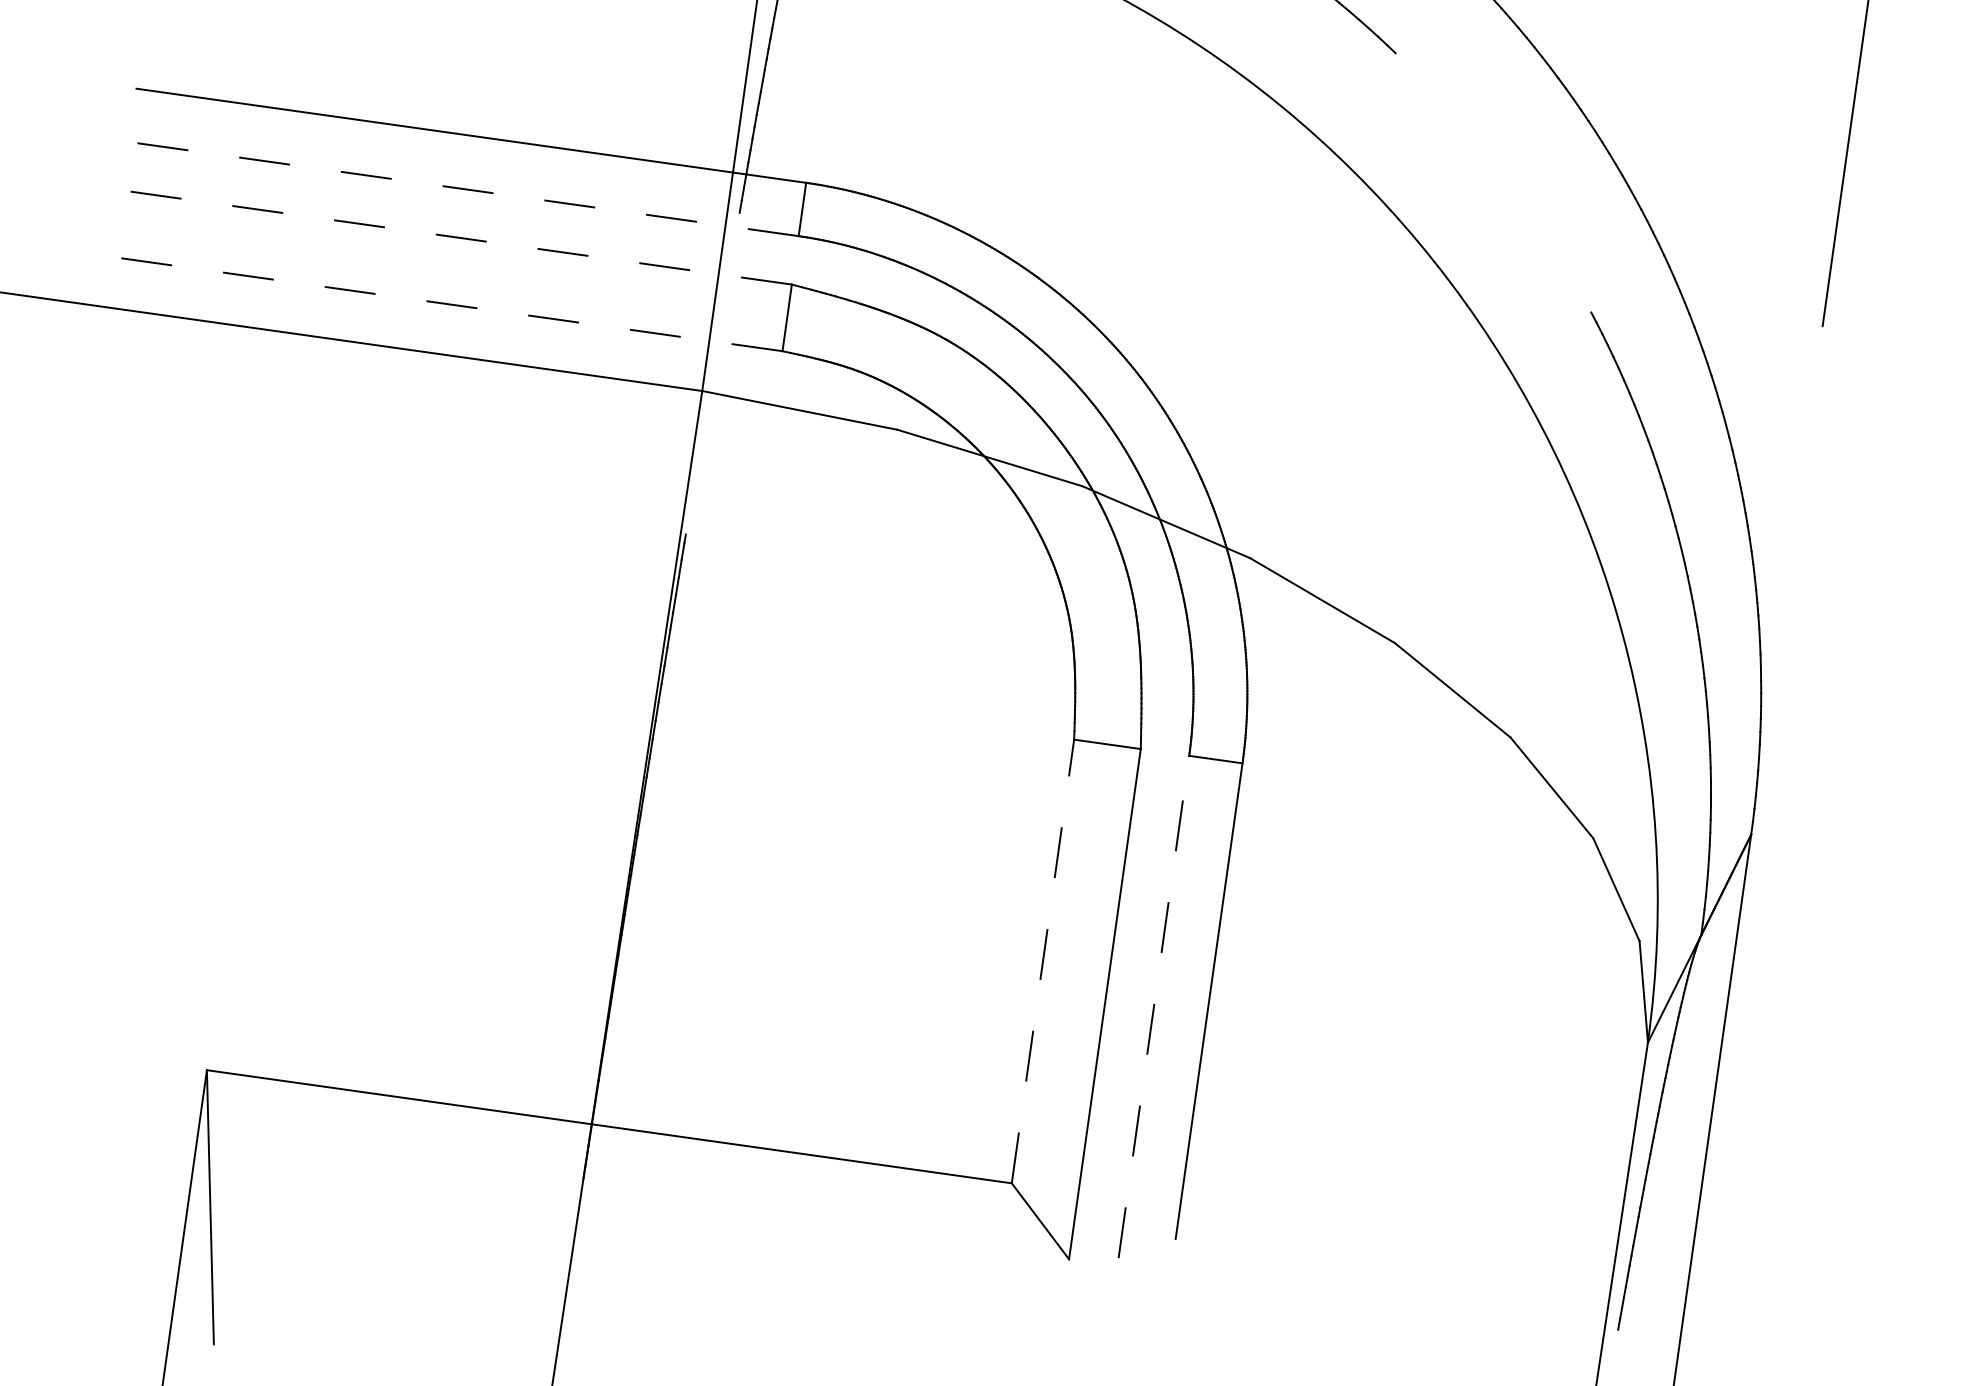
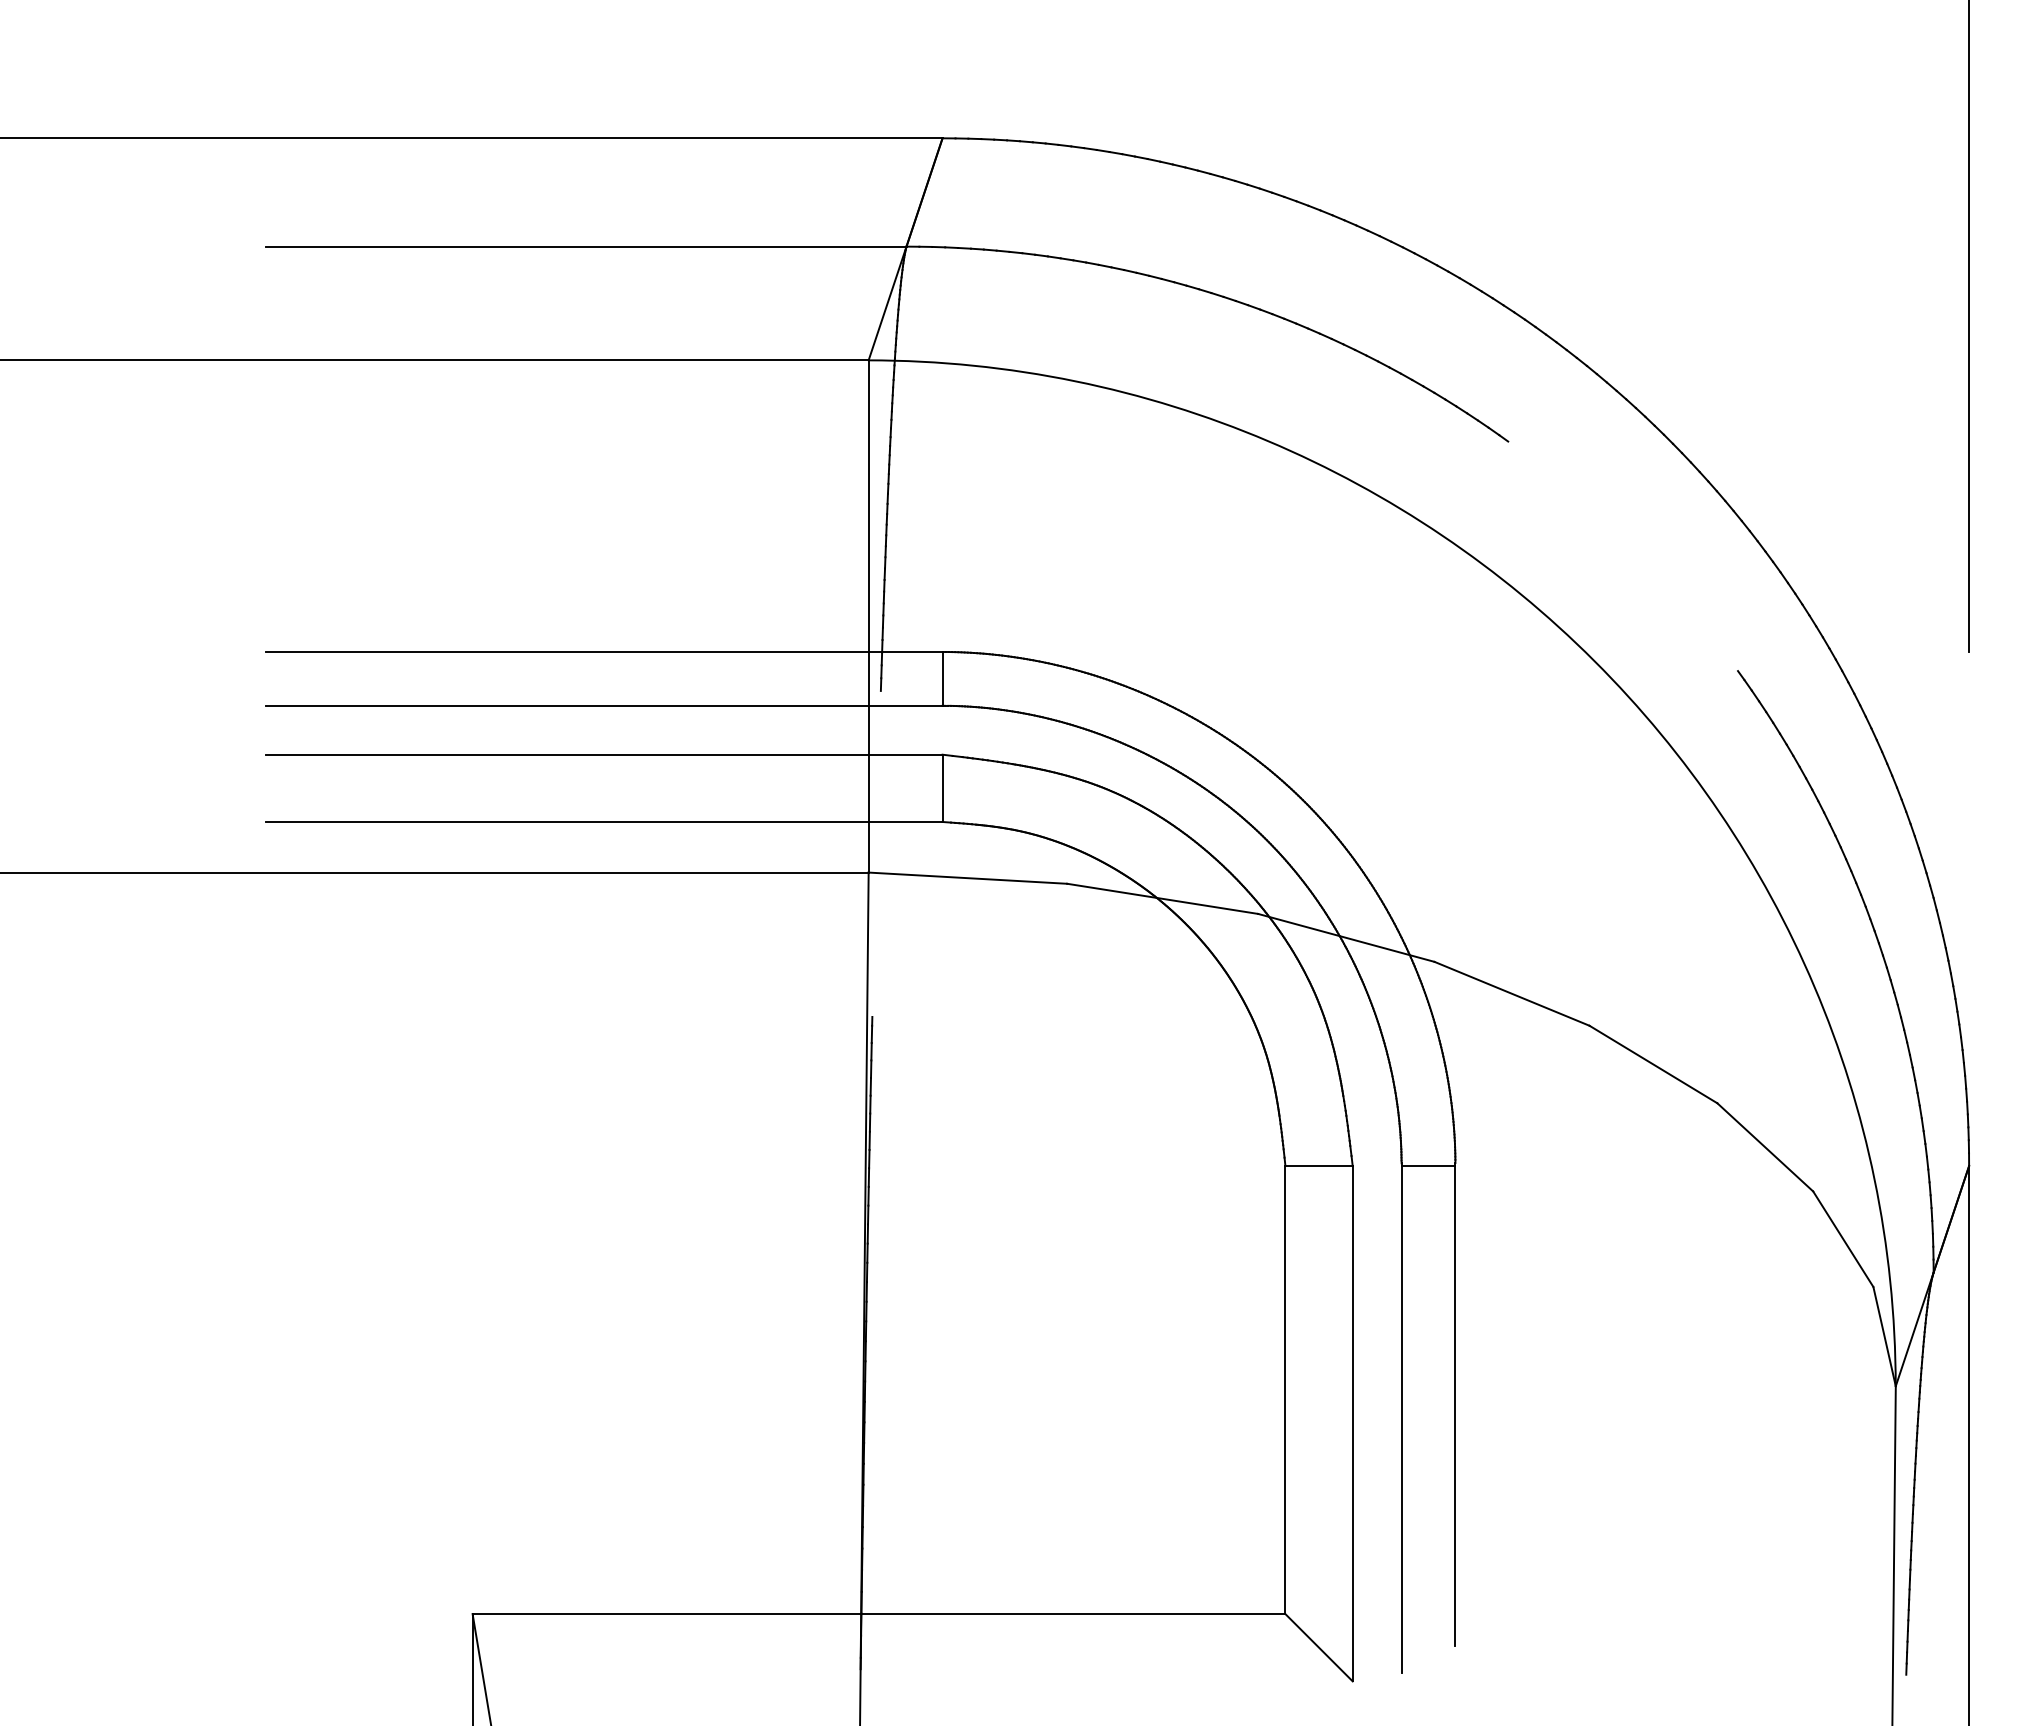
line: (462, 188) -> (603, 705), dashed -> solid
line: (456, 237) -> (603, 754), dashed -> solid
line: (446, 303) -> (603, 821), dashed -> solid
line: (1043, 960) -> (1285, 1389), dashed -> solid
line: (1153, 1006) -> (1401, 1419), dashed -> solid

